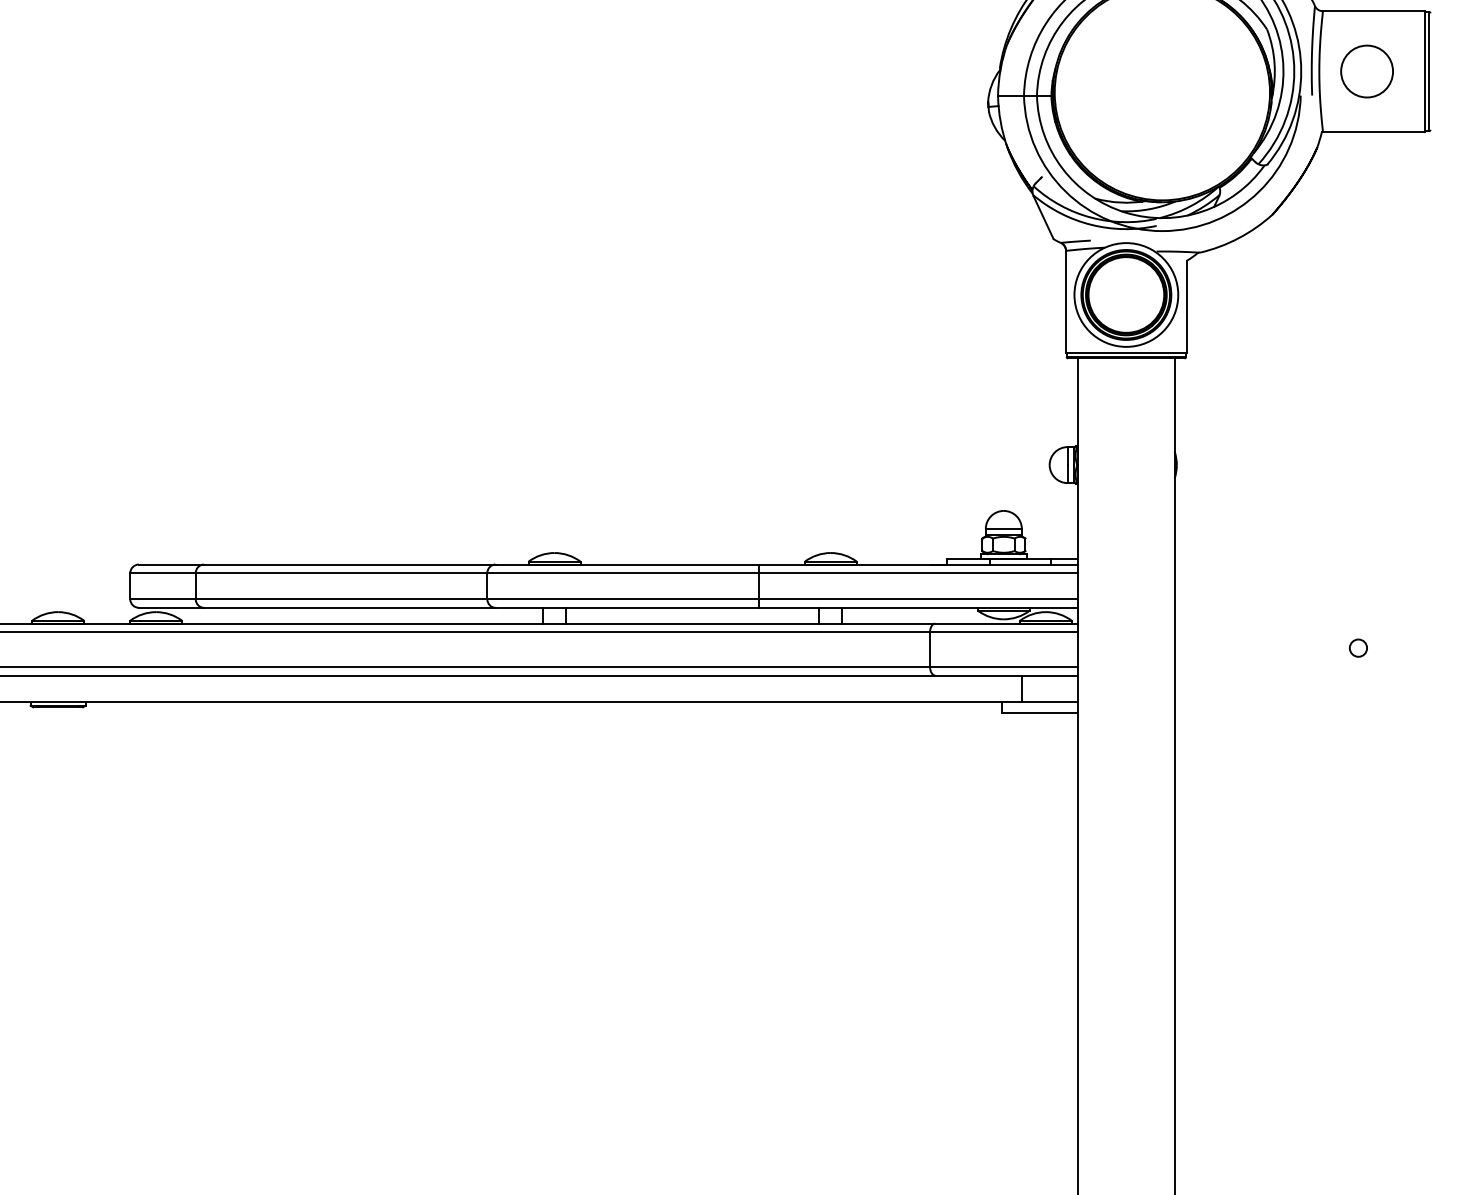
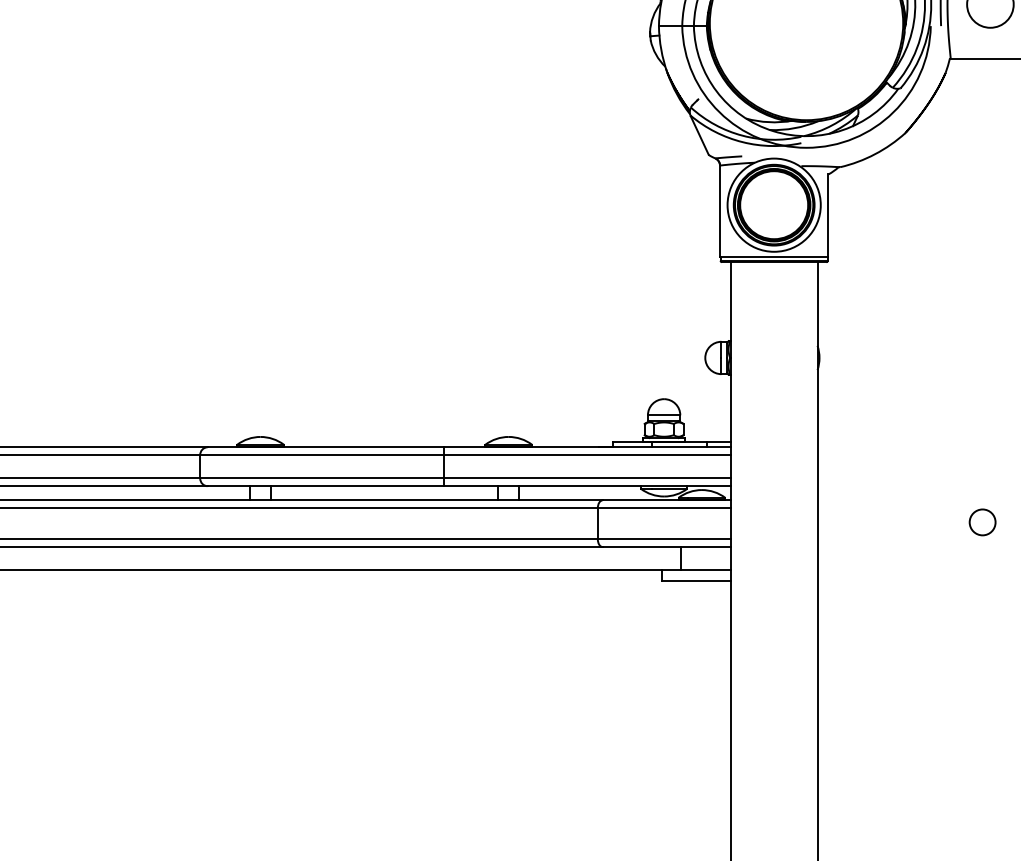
circle: (1358, 647) -> (982, 521), size x1.67

